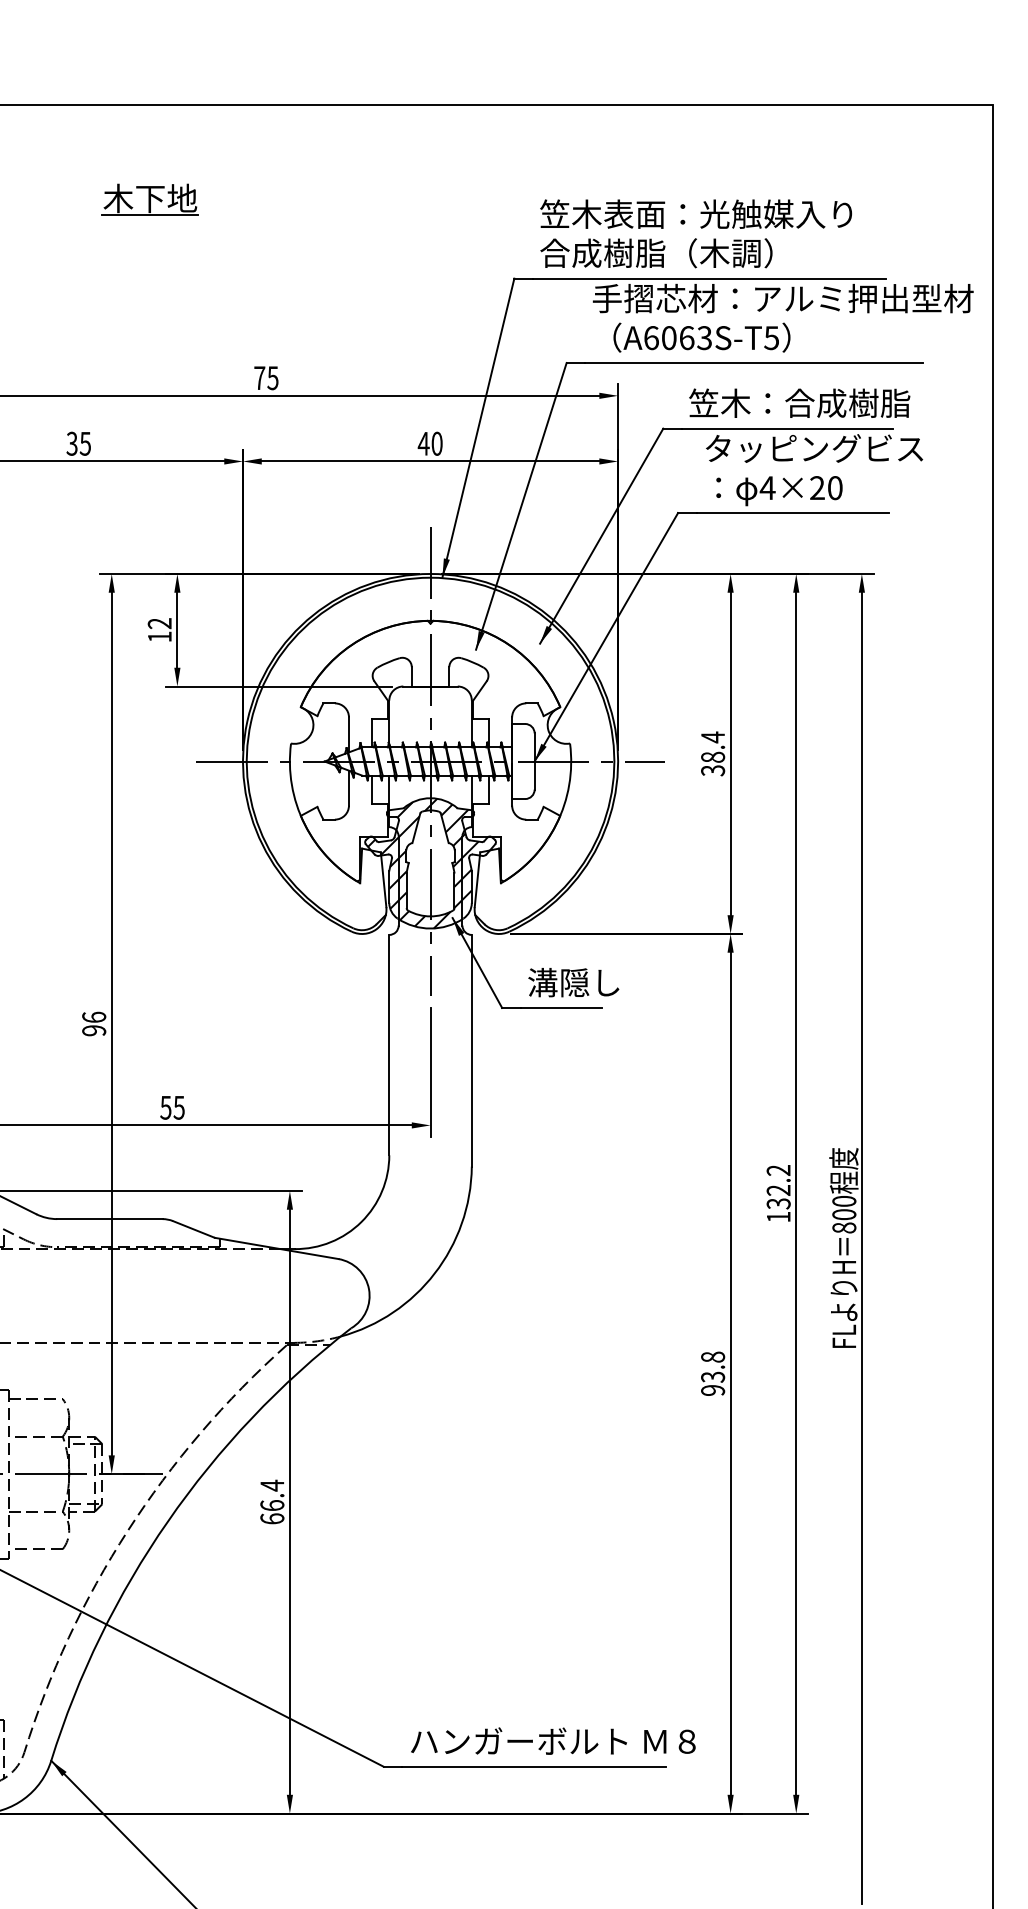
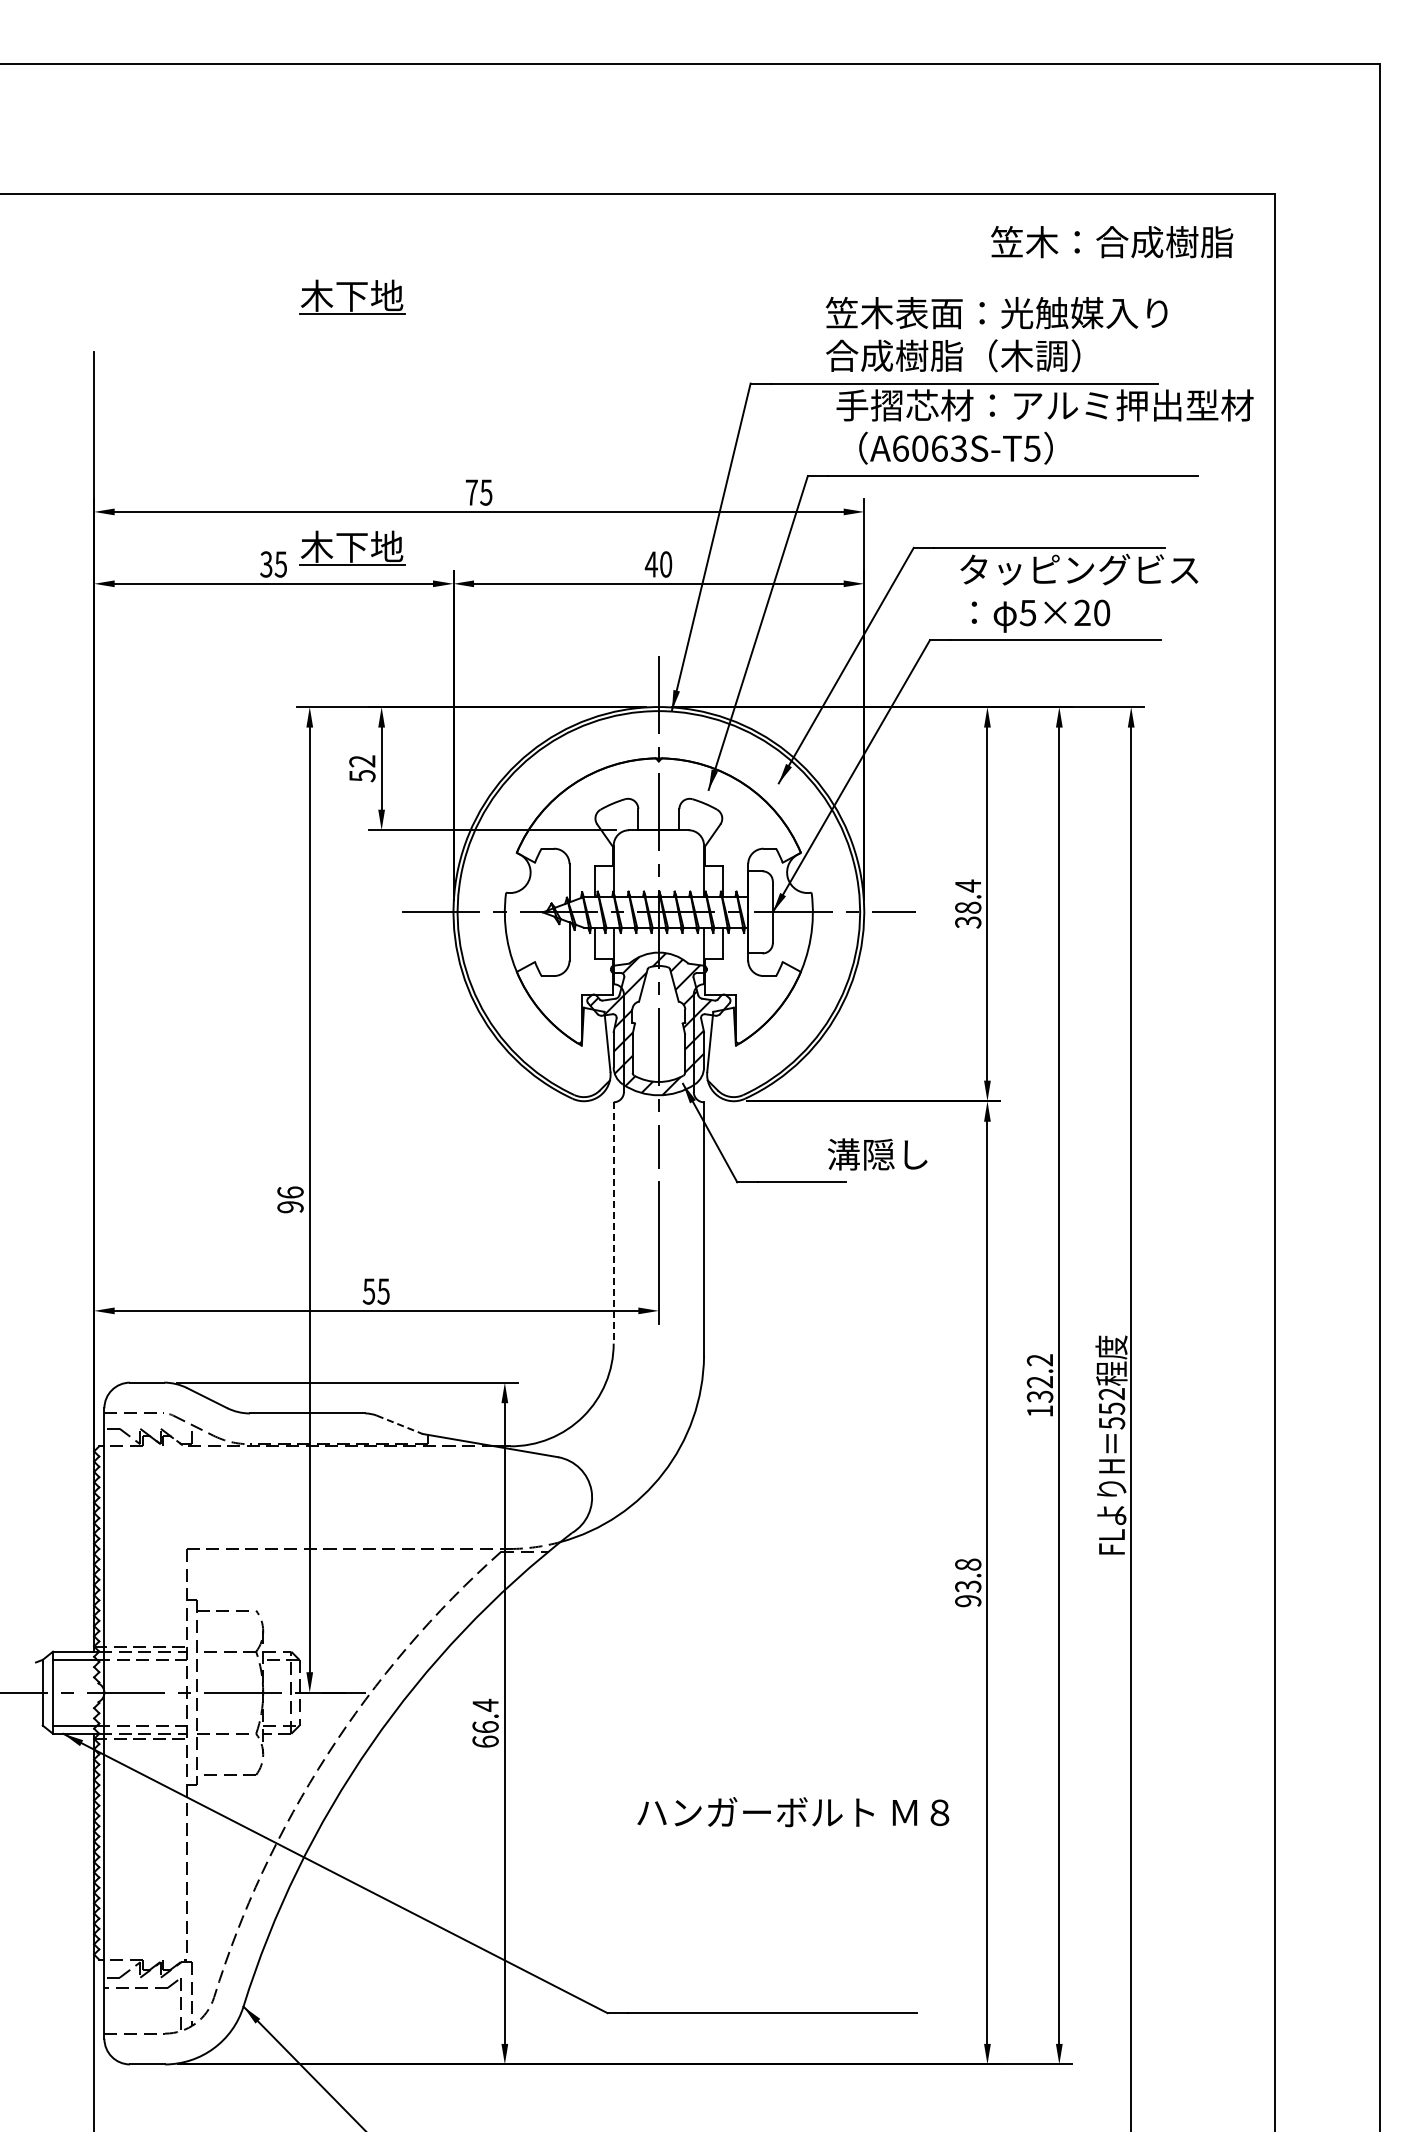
text: (695, 233) -> (996, 334), moved
text: (800, 403) -> (1112, 242), moved
part: (150, 428) -> (352, 547), added
text: (767, 488) -> (1027, 613), 4×20 -> 5×20
text: (159, 637) -> (362, 776), 12 -> 52
text: (573, 982) -> (877, 1154), moved
line: (389, 1044) -> (613, 1222), solid -> dashed
text: (843, 1214) -> (1111, 1408), 800 -> 552
line: (193, 1229) -> (399, 1424), solid -> dashed
text: (553, 1741) -> (793, 1812), moved

